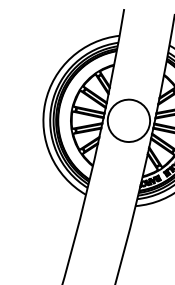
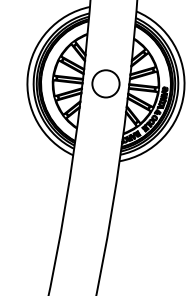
circle: (128, 120) -> (105, 83), size x0.7

